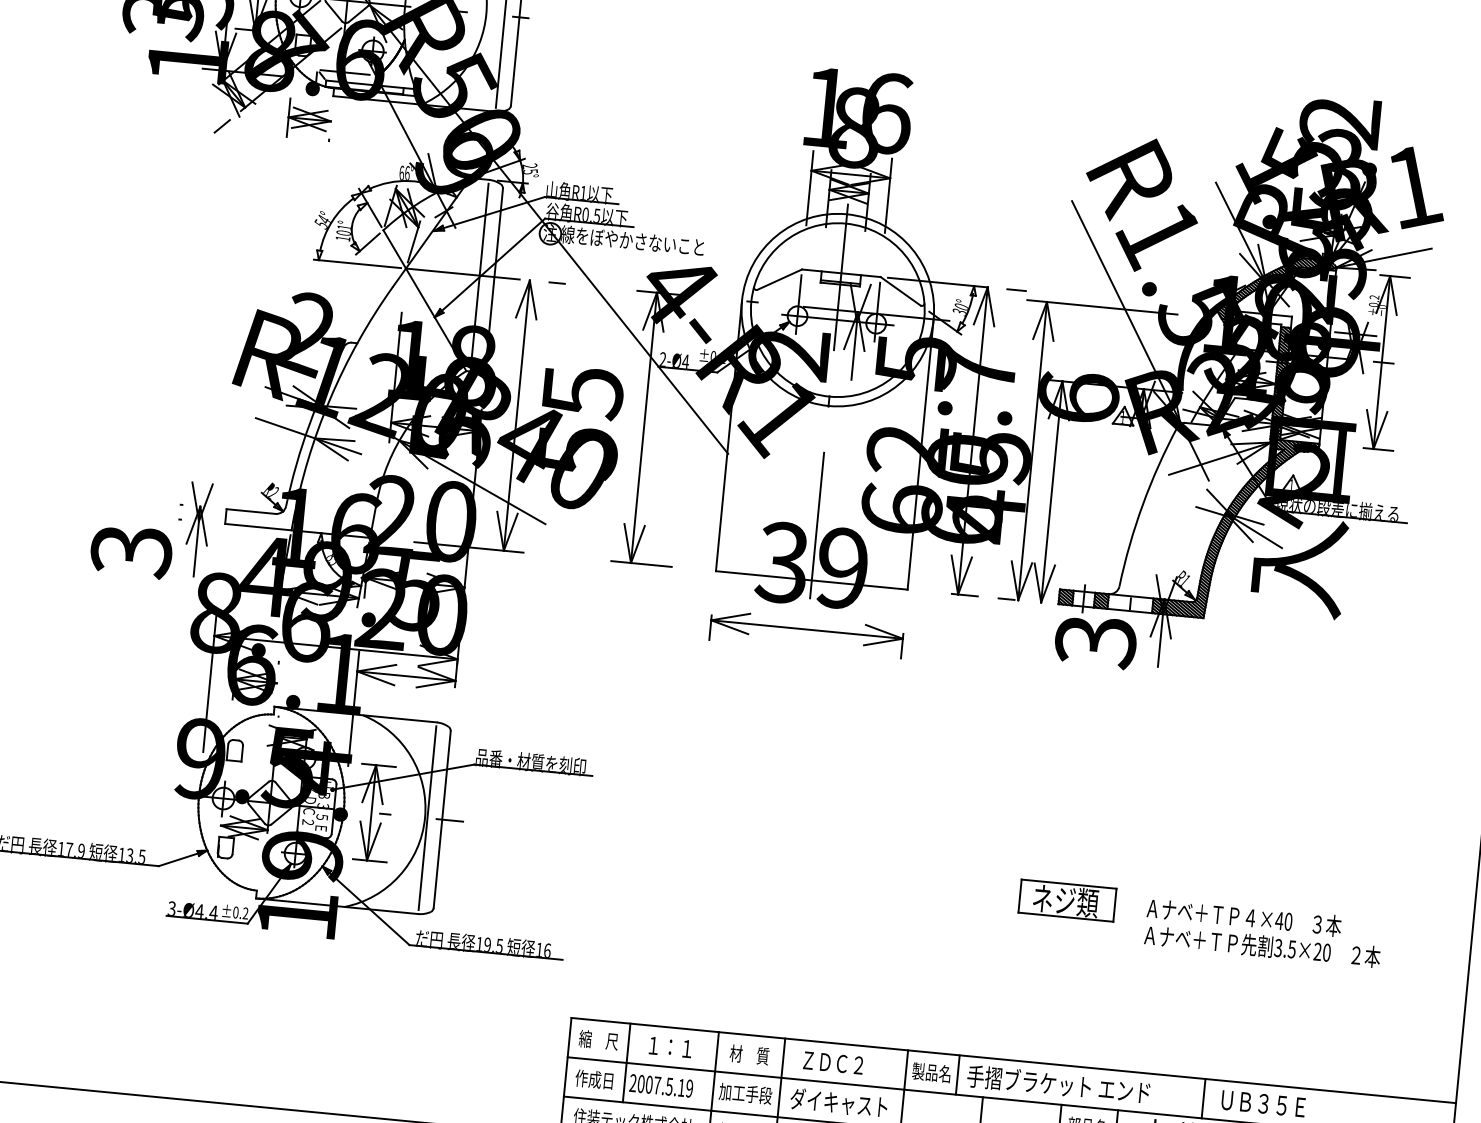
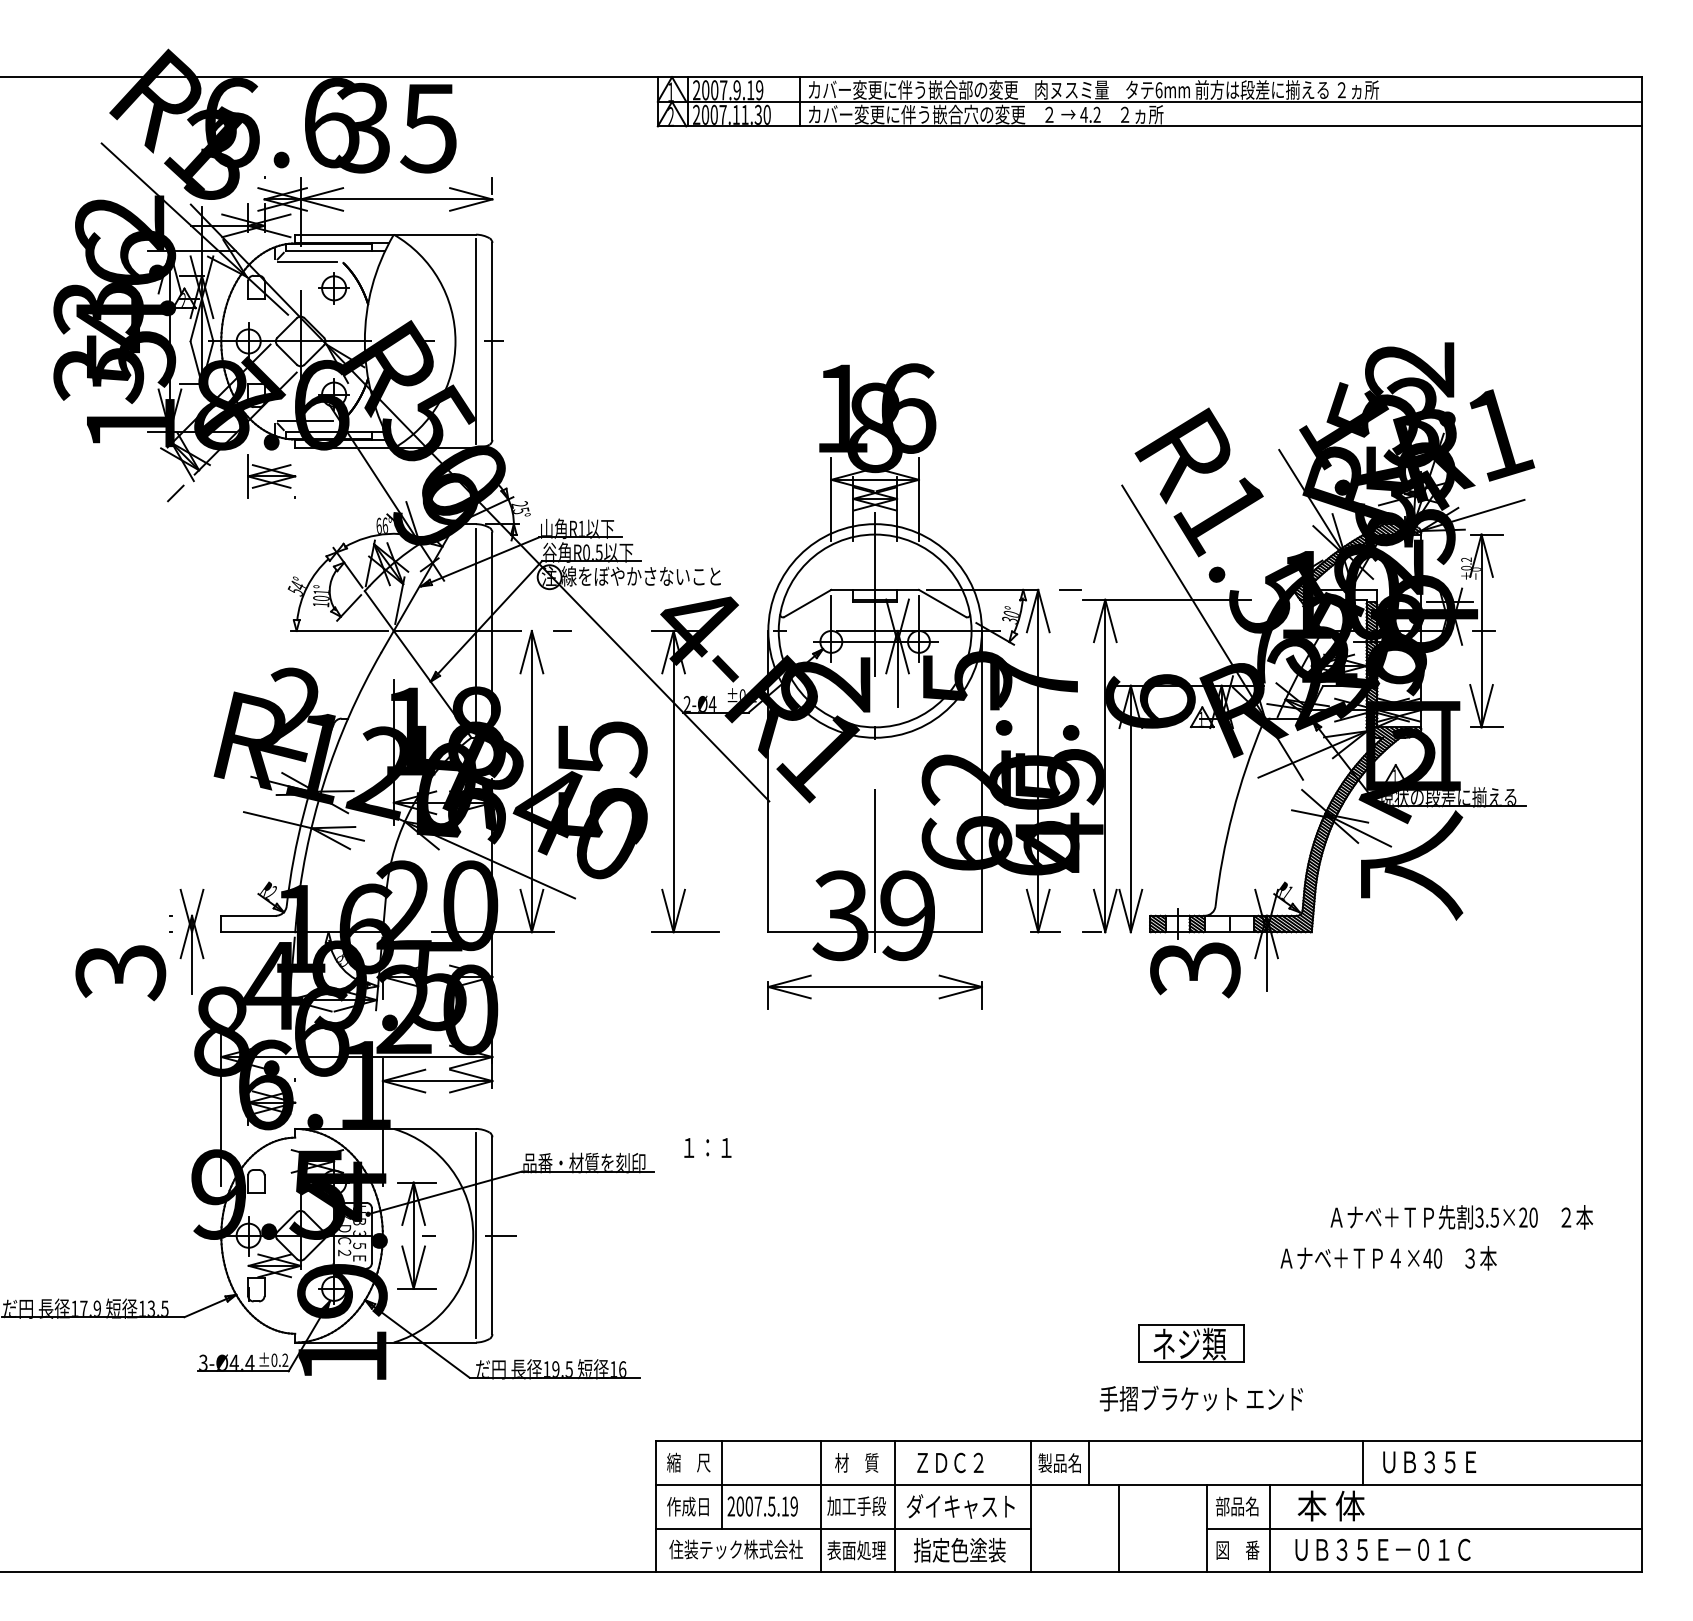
part: (1067, 900) -> (1191, 1343), moved
text: (1262, 946) -> (1461, 1217), moved
text: (670, 1046) -> (707, 1147), moved
text: (1057, 1084) -> (1200, 1398), moved

